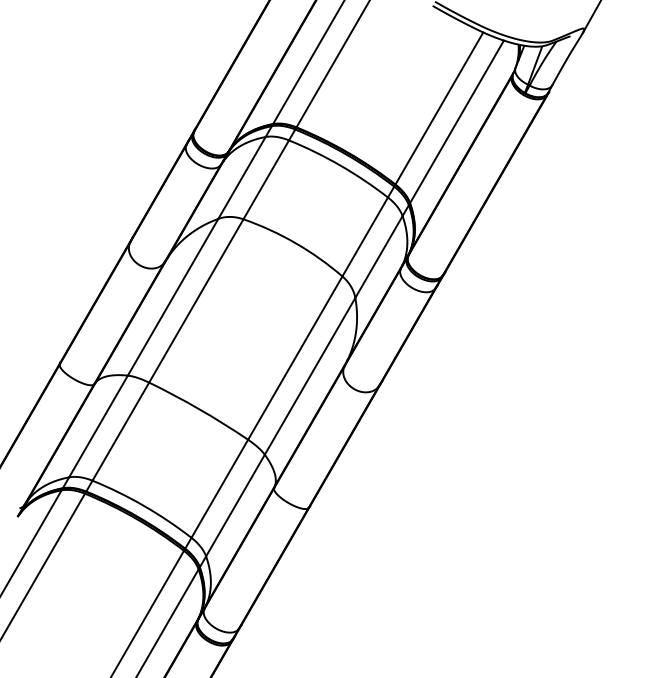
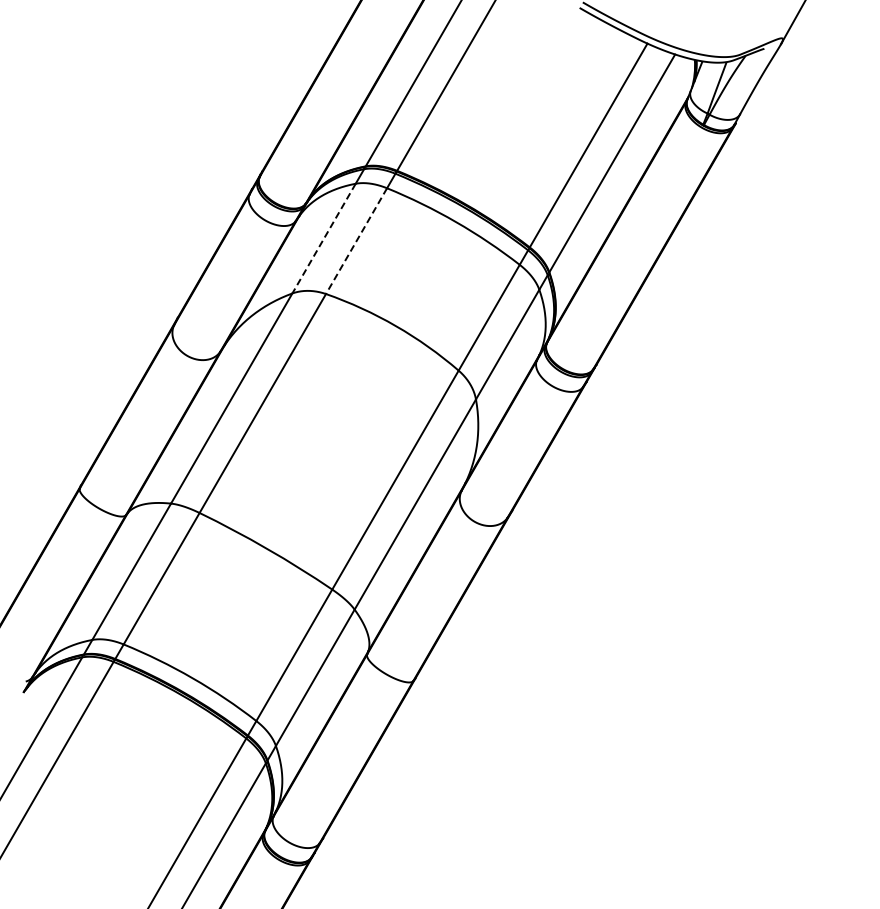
line: (241, 178) -> (323, 239), solid -> dashed
line: (266, 180) -> (356, 241), solid -> dashed

